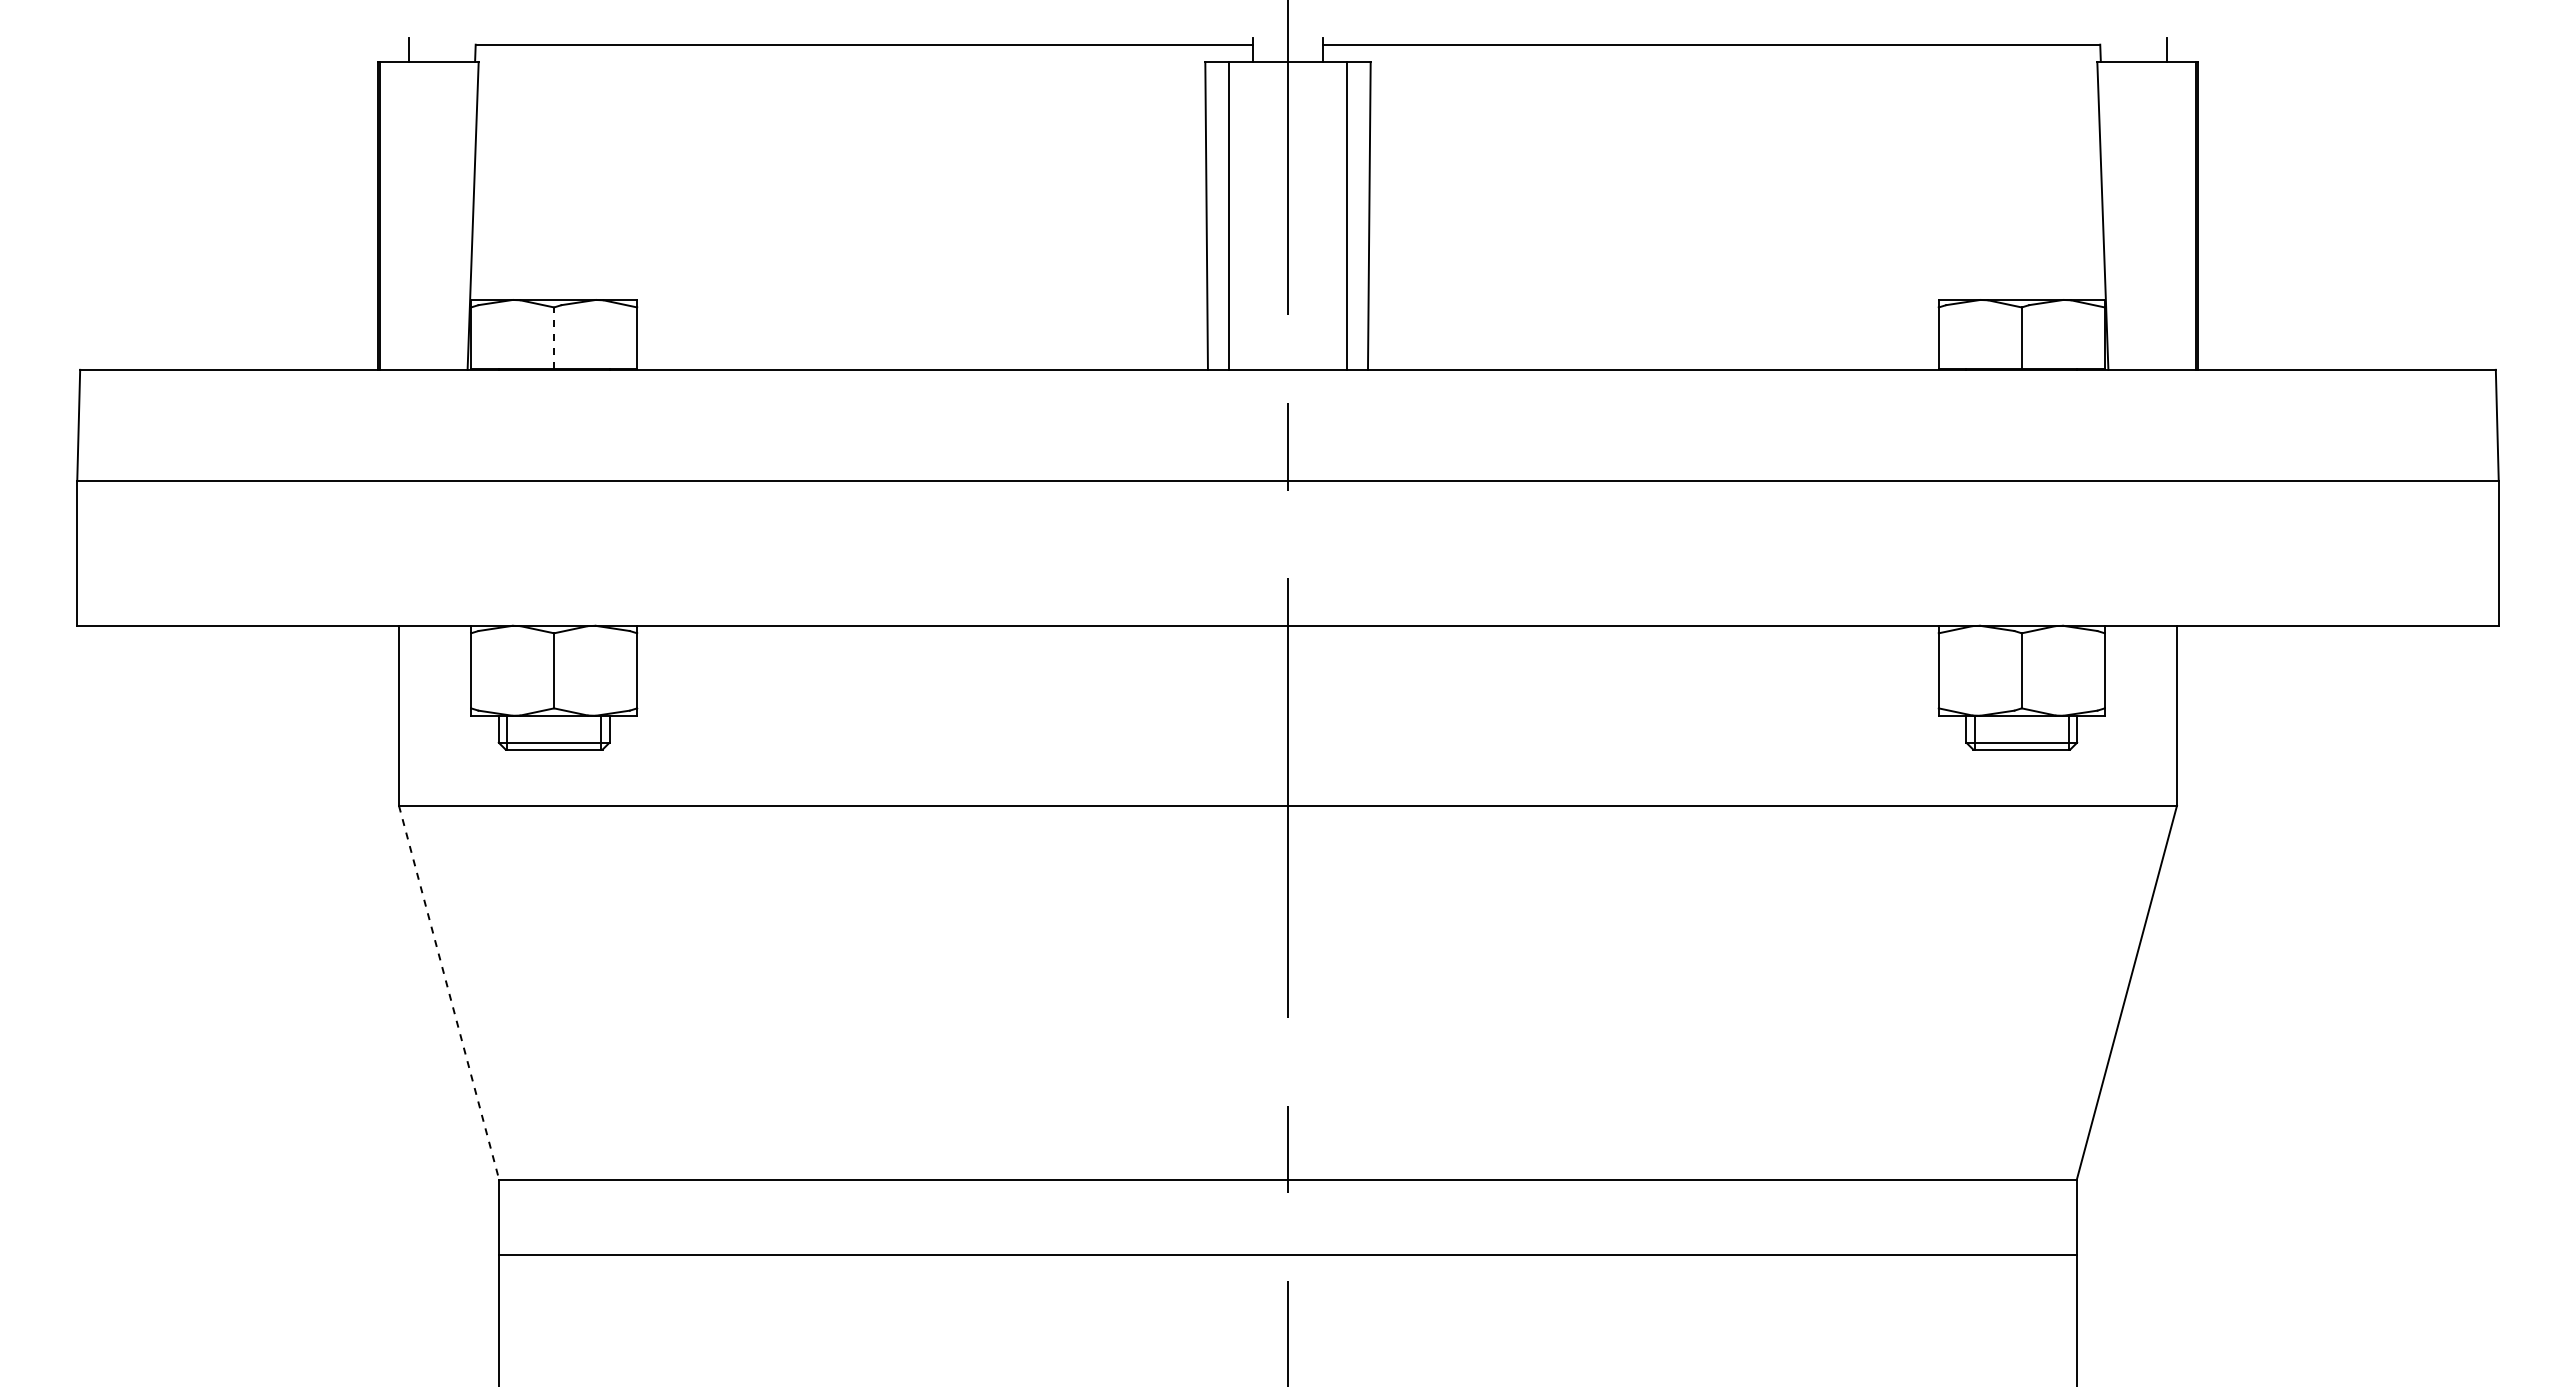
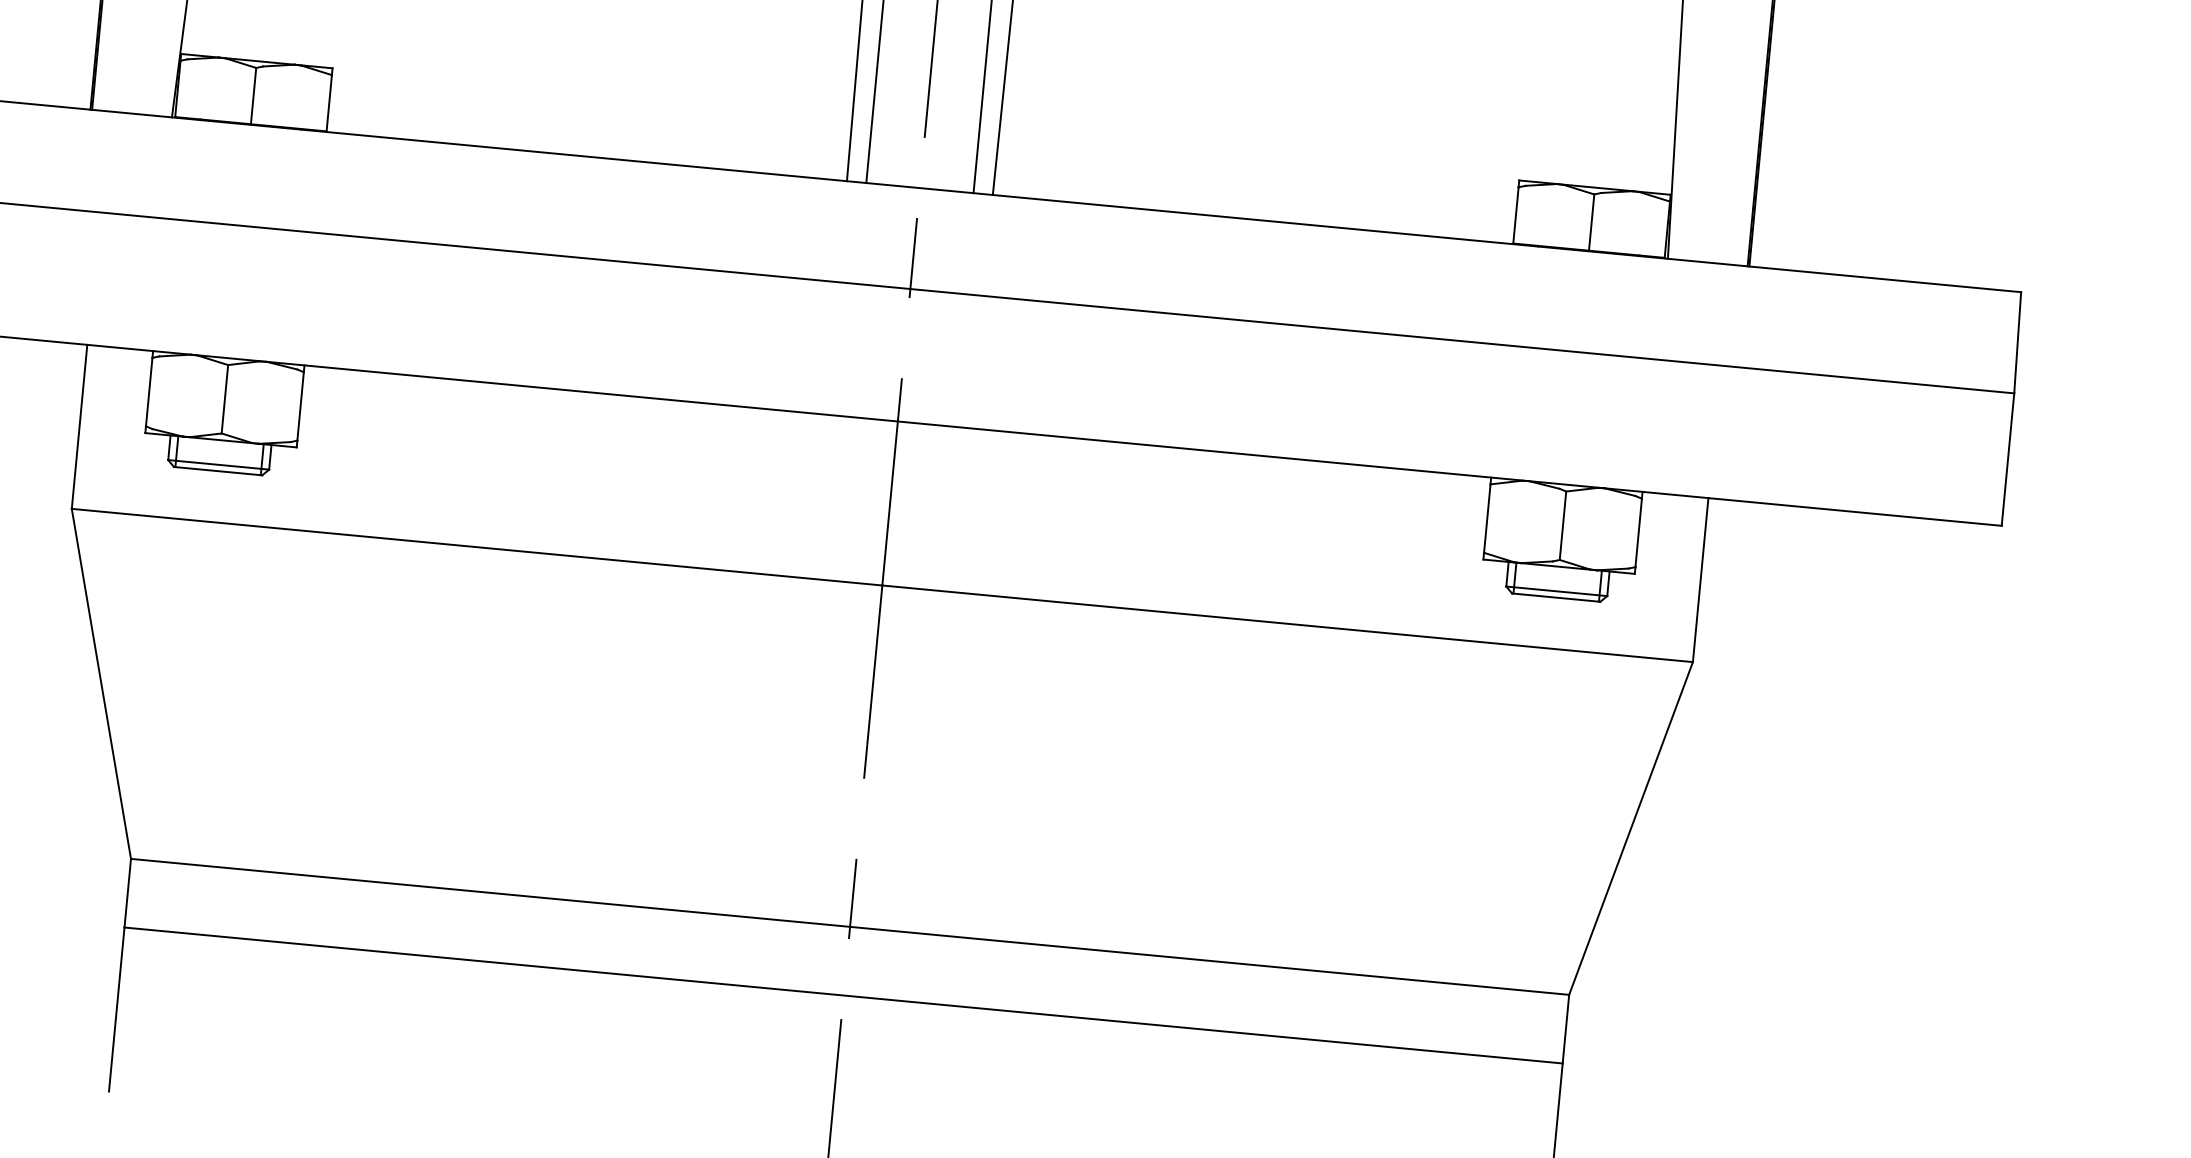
line: (554, 338) -> (253, 96), dashed -> solid
line: (449, 992) -> (101, 683), dashed -> solid

